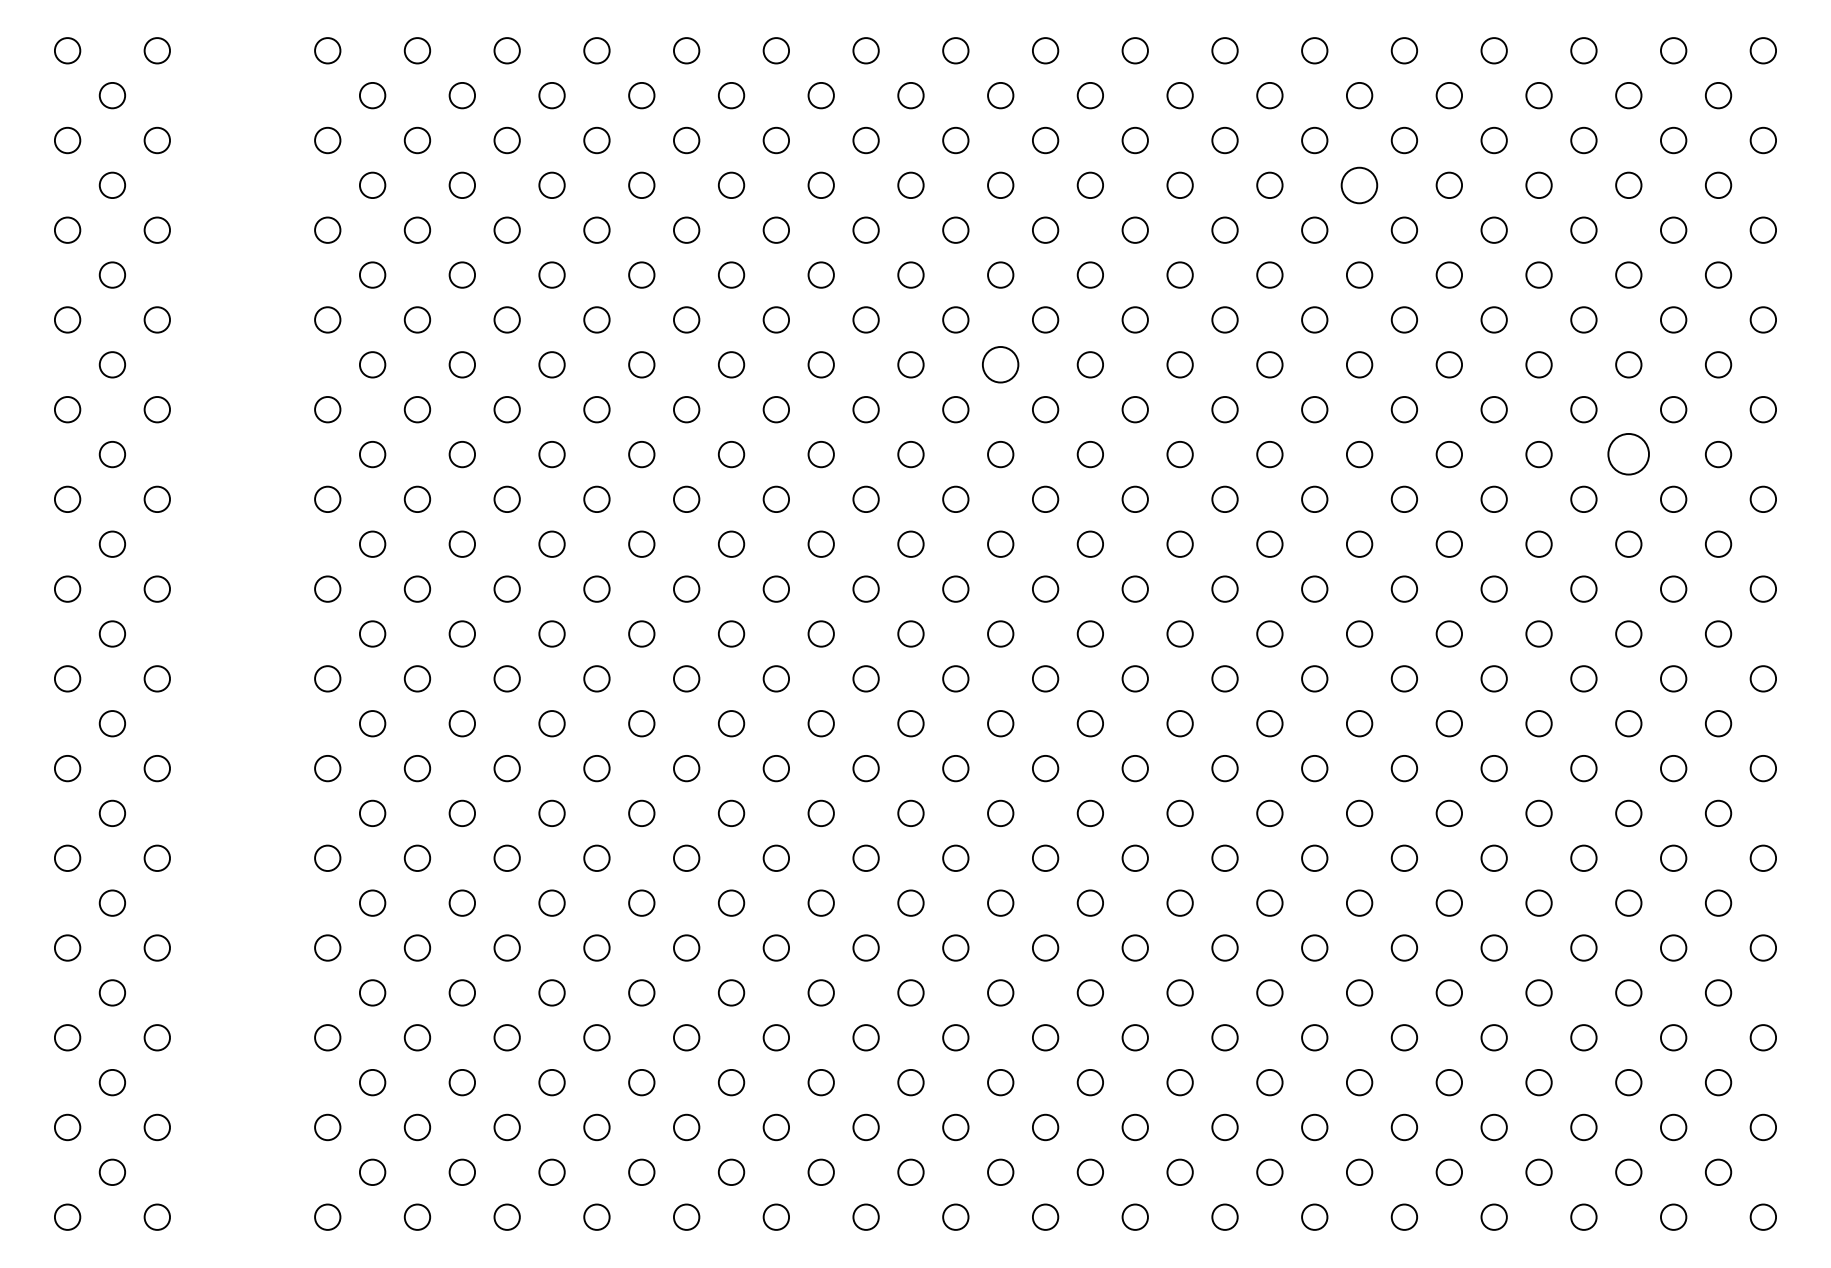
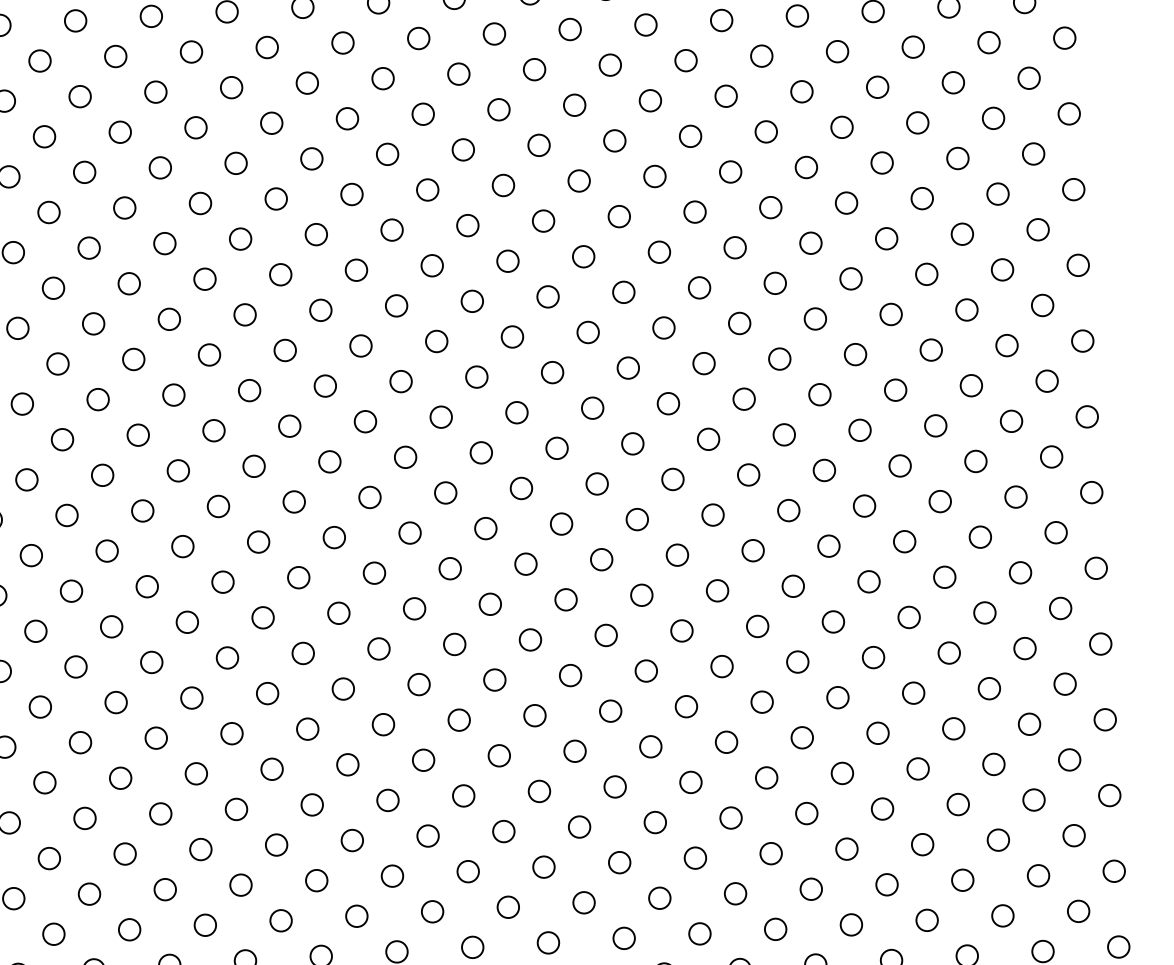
circle: (1359, 184) -> (726, 95), size x0.71
circle: (1000, 364) -> (432, 265), size x0.71
circle: (1628, 454) -> (966, 309), size x0.62

